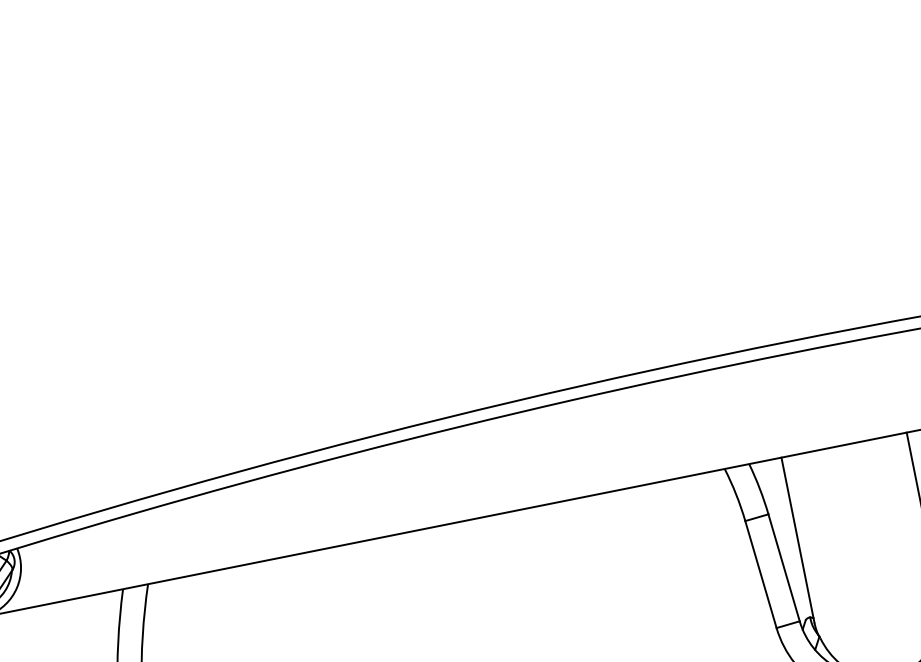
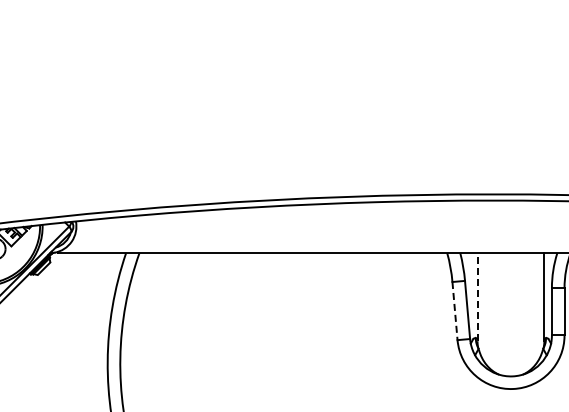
line: (797, 538) -> (477, 296), solid -> dashed
line: (762, 575) -> (455, 311), solid -> dashed

